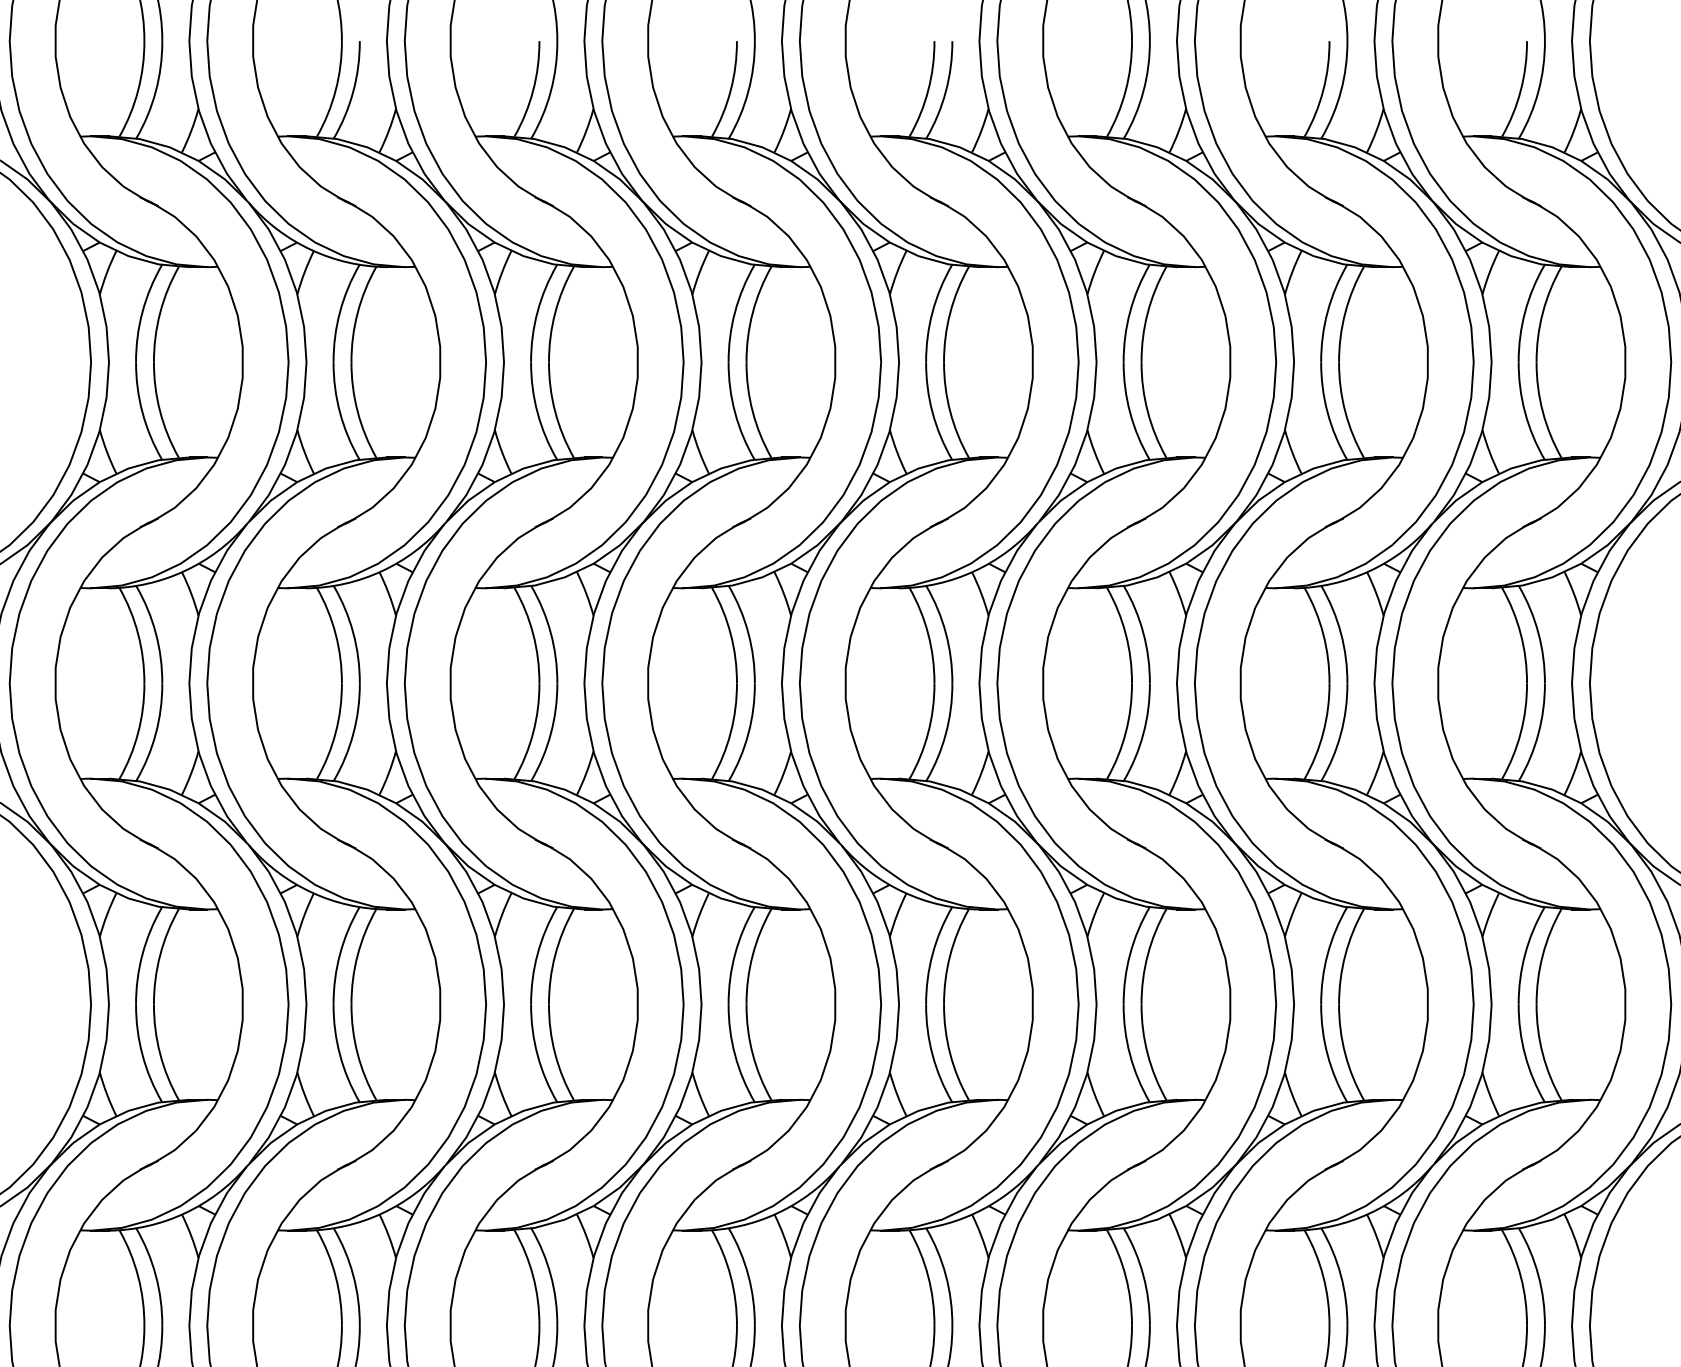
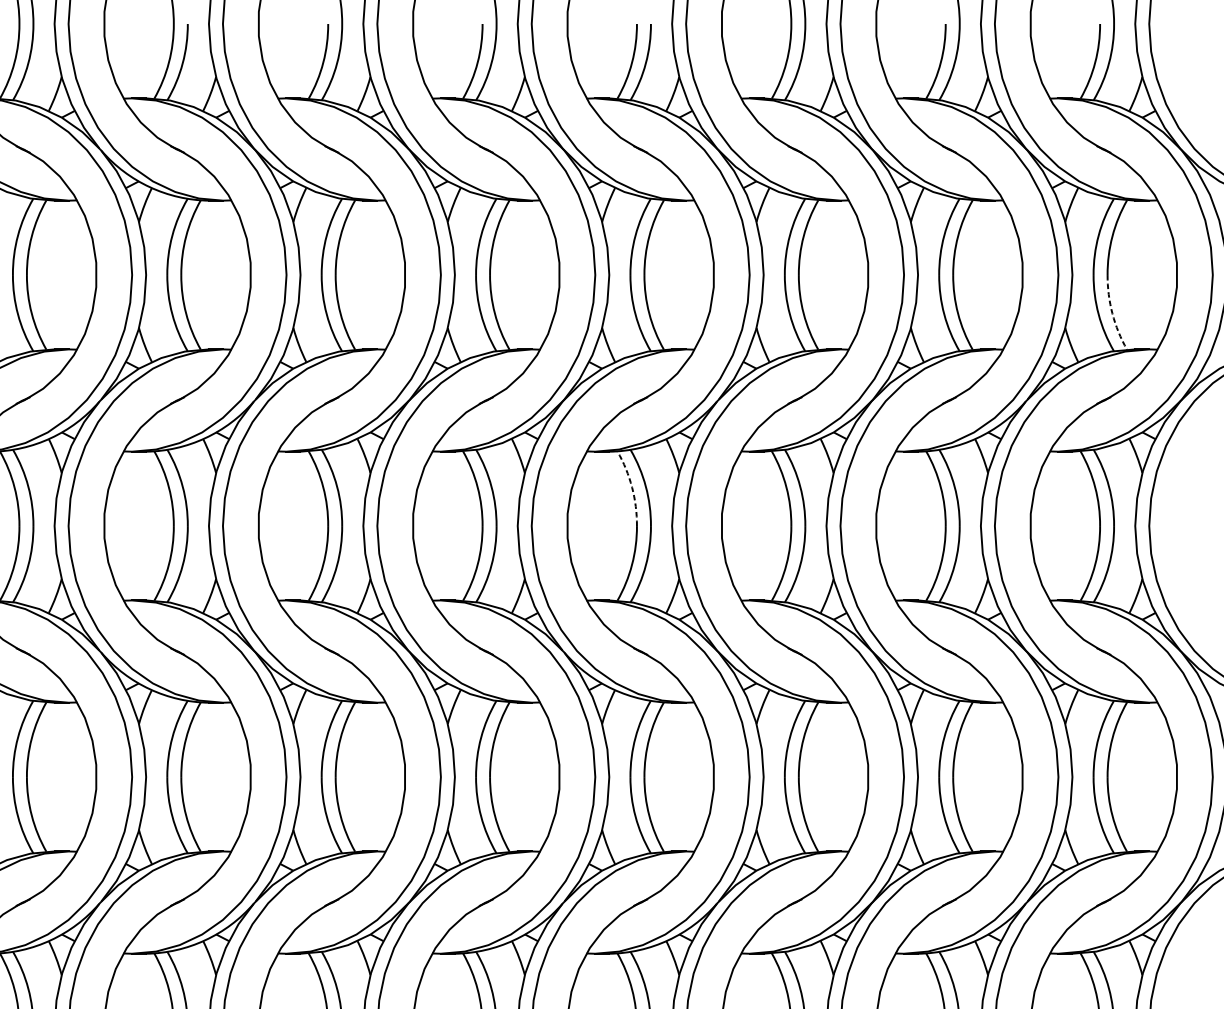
arc: (1542, 411) -> (1112, 313), solid -> dashed
arc: (928, 634) -> (632, 487), solid -> dashed

